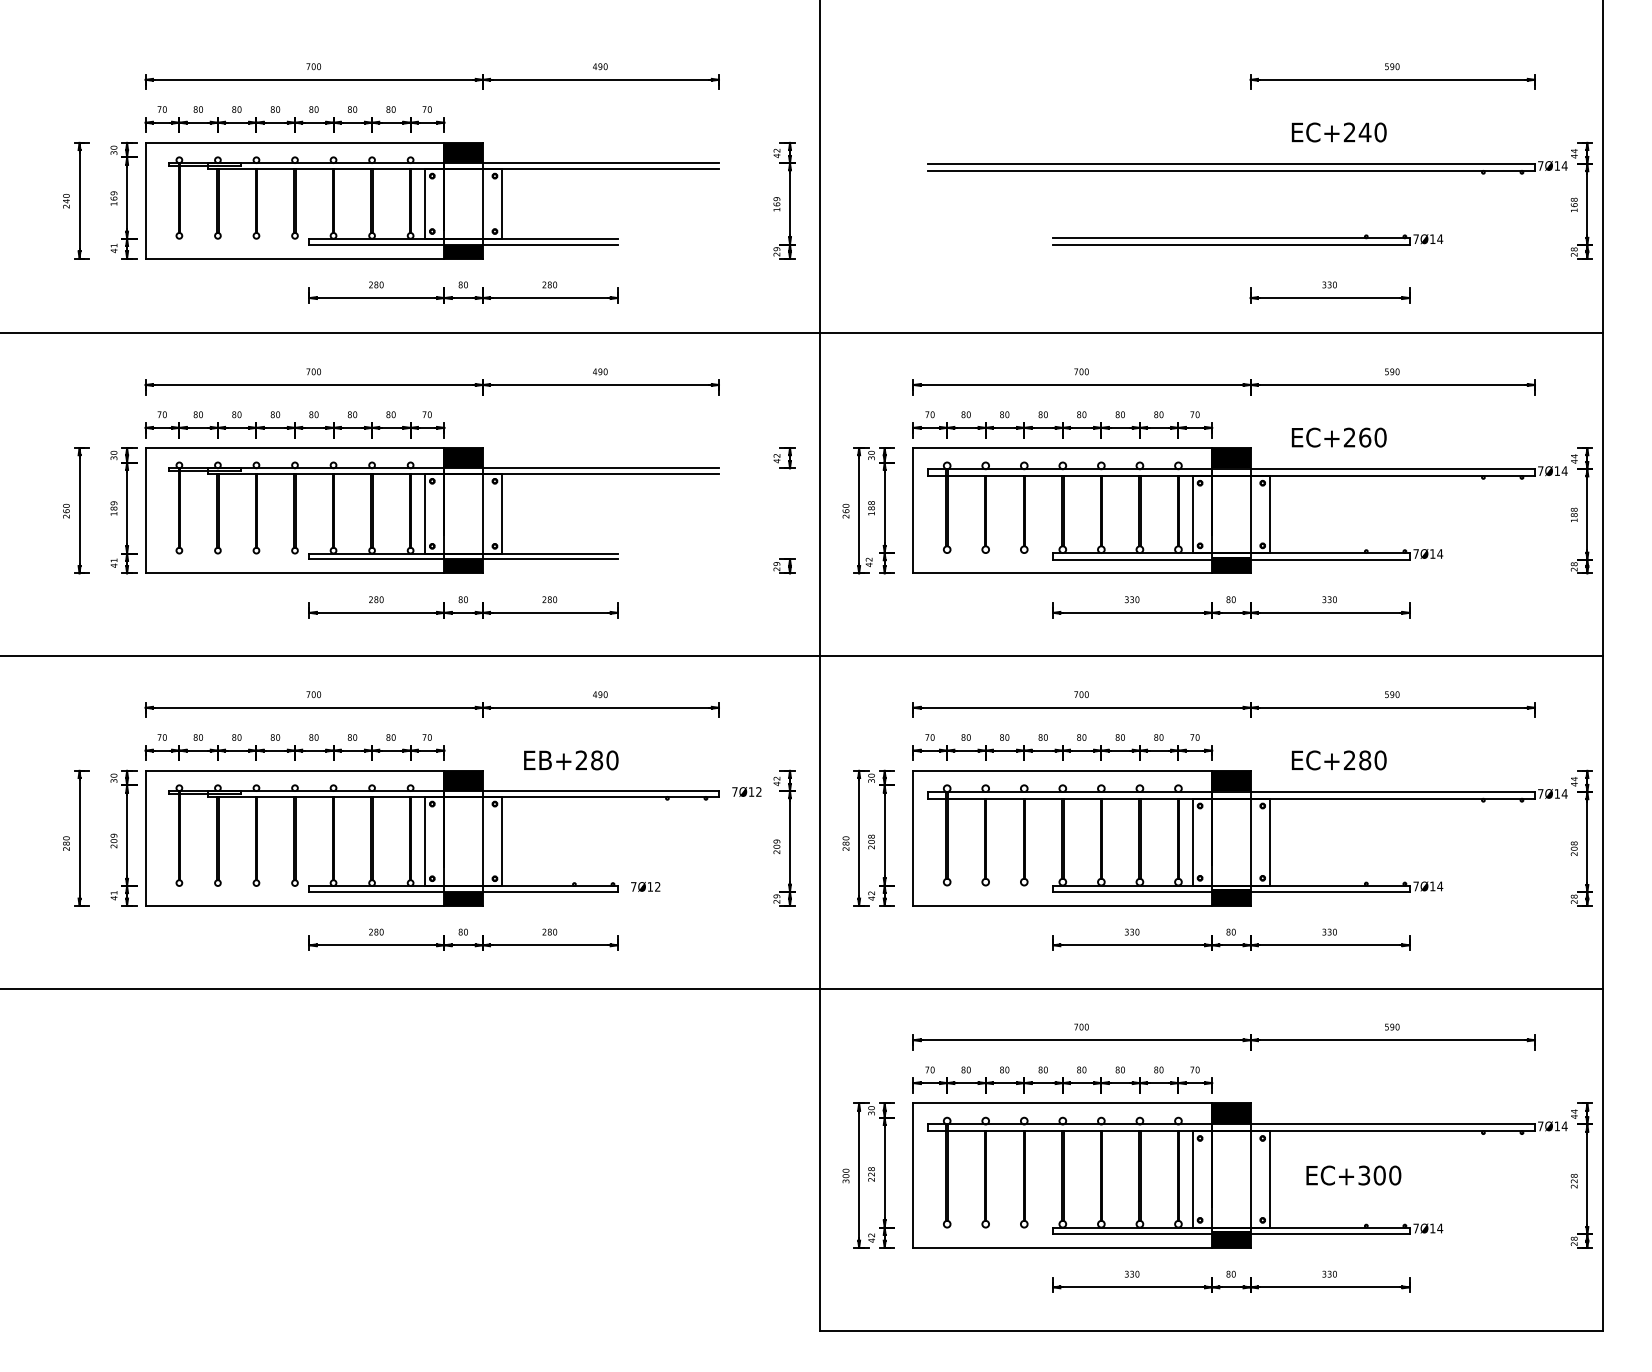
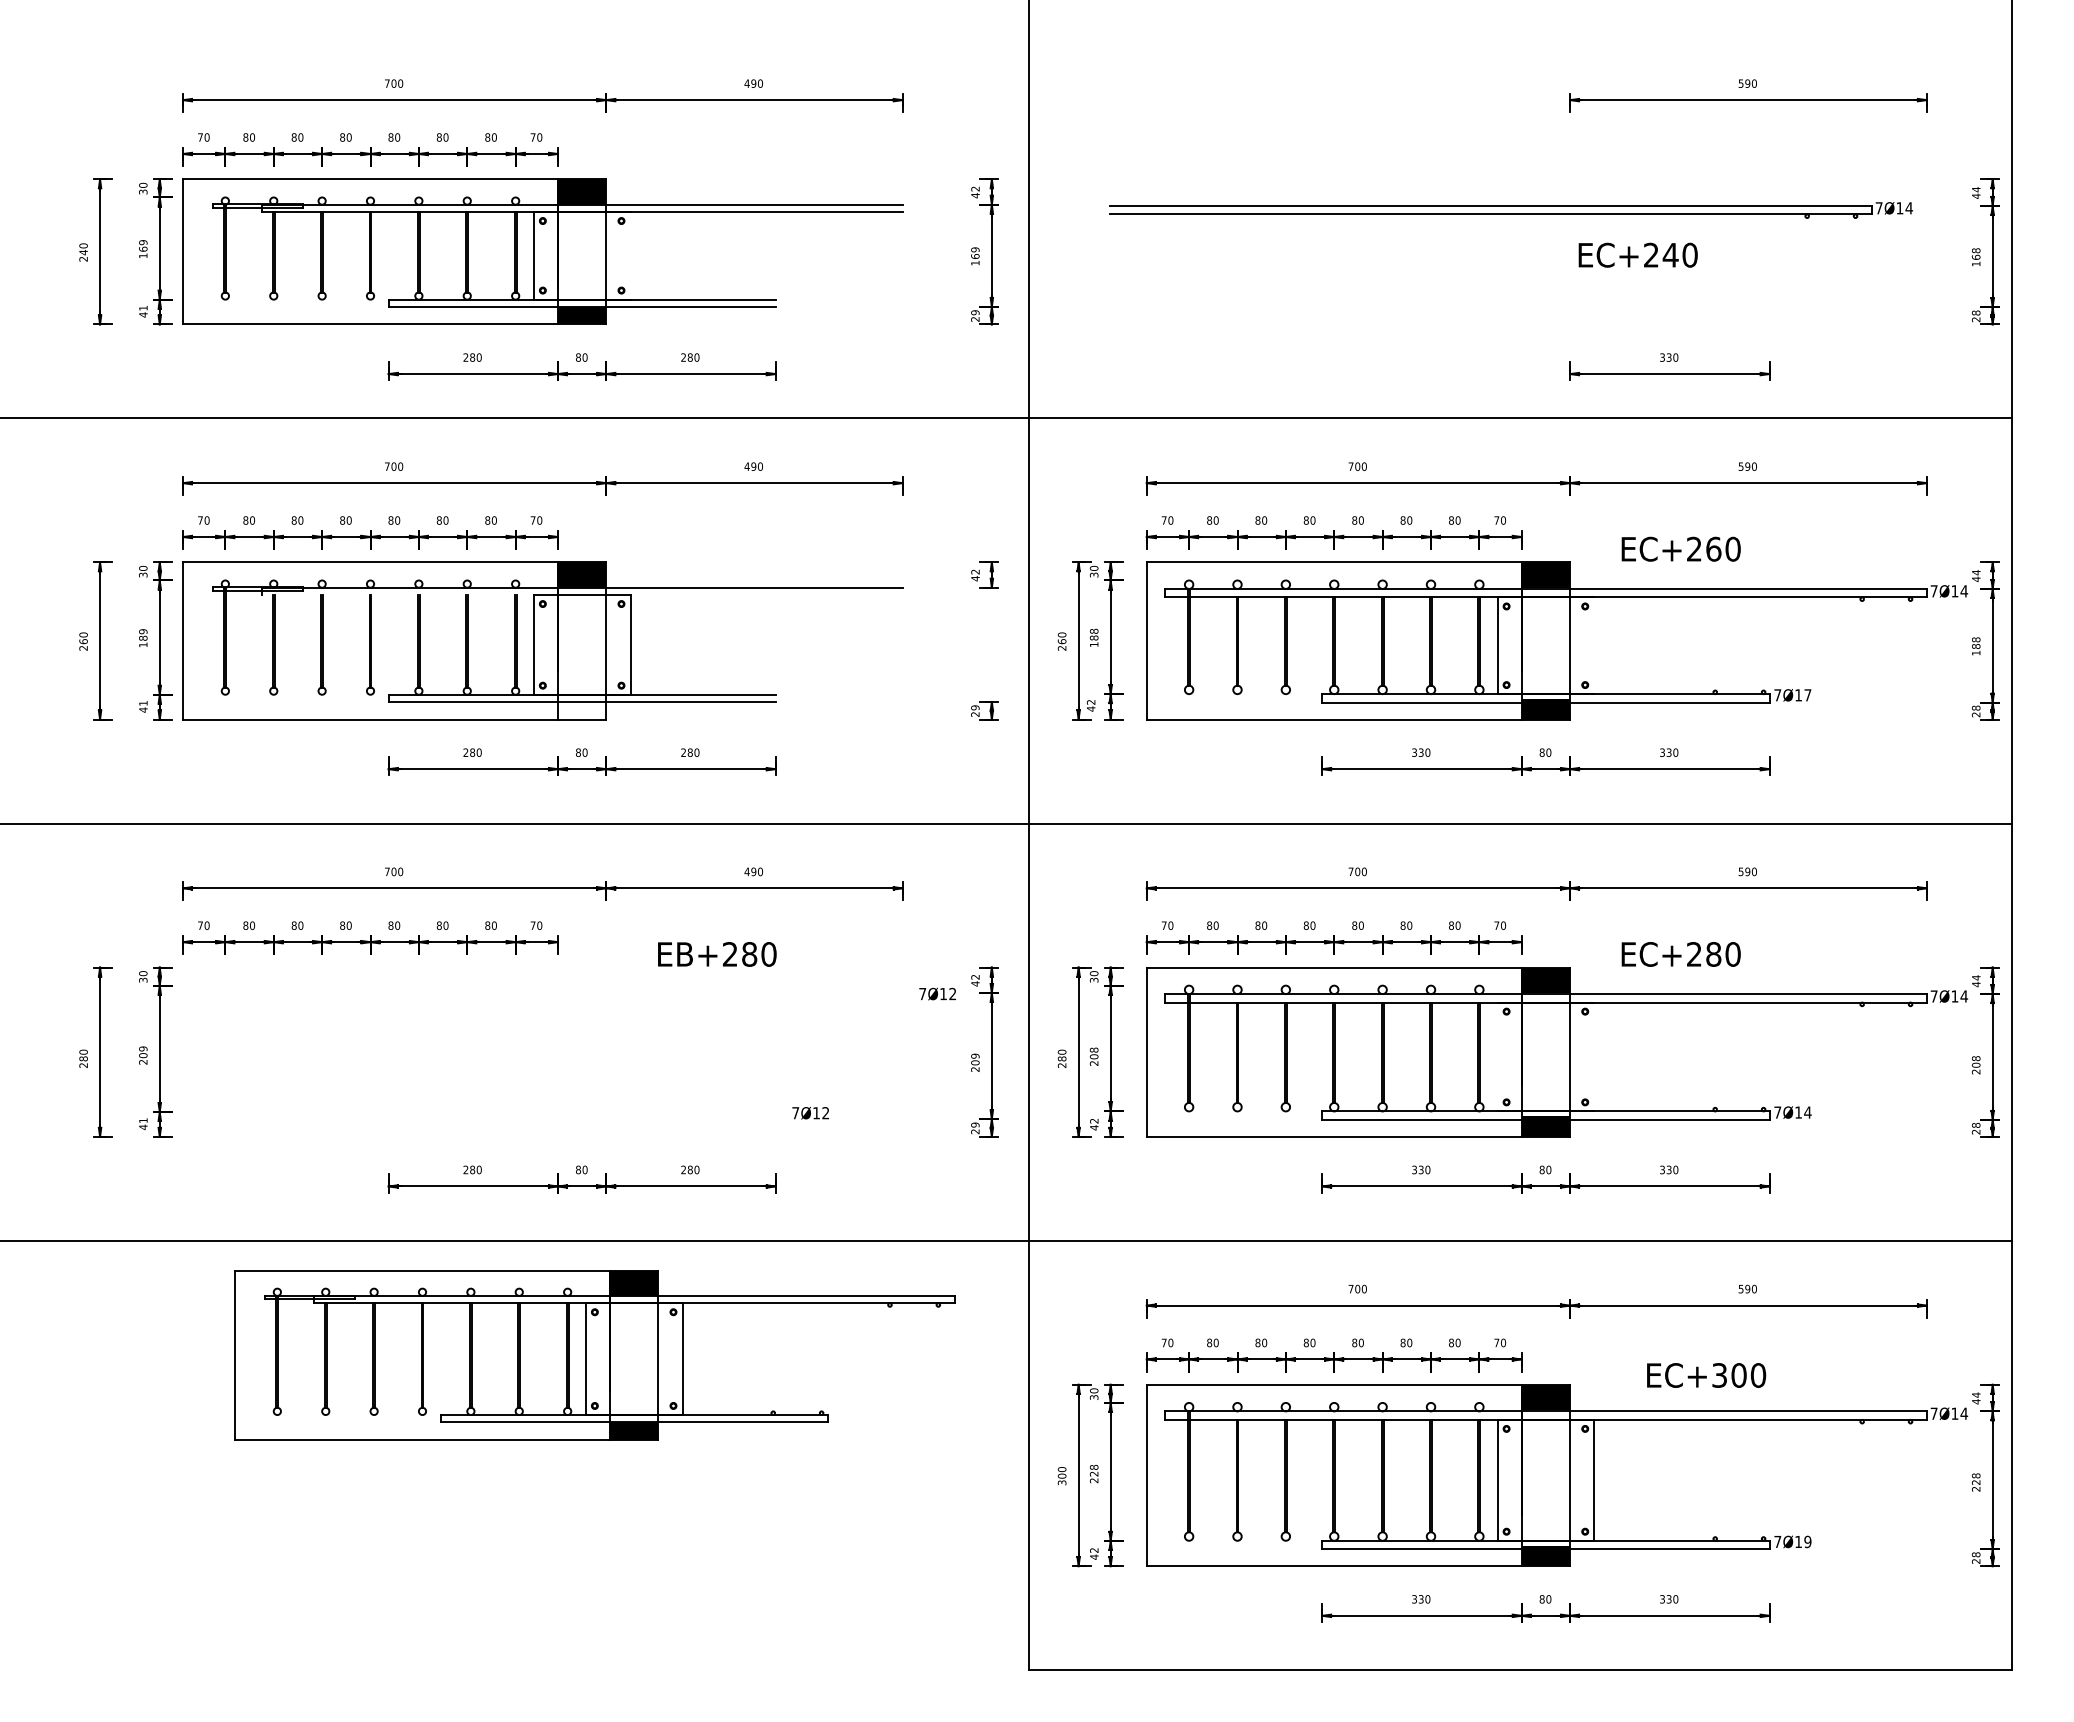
text: (1338, 131) -> (1637, 254), moved
part: (1247, 167) -> (1511, 210), moved
line: (502, 203) -> (630, 255), removed
part: (1247, 240) -> (1566, 301), removed
line: (463, 473) -> (581, 594), removed
line: (1270, 514) -> (1594, 645), removed
text: (1439, 554) -> (1807, 695), 7Ø14 -> 7Ø17
fill: (463, 566) -> (581, 710), removed
part: (432, 838) -> (594, 1355), moved
line: (1192, 841) -> (1497, 1056), removed
line: (1270, 841) -> (1594, 1056), removed
text: (1353, 1175) -> (1706, 1375), moved
text: (1439, 1228) -> (1807, 1541), 7Ø14 -> 7Ø19

